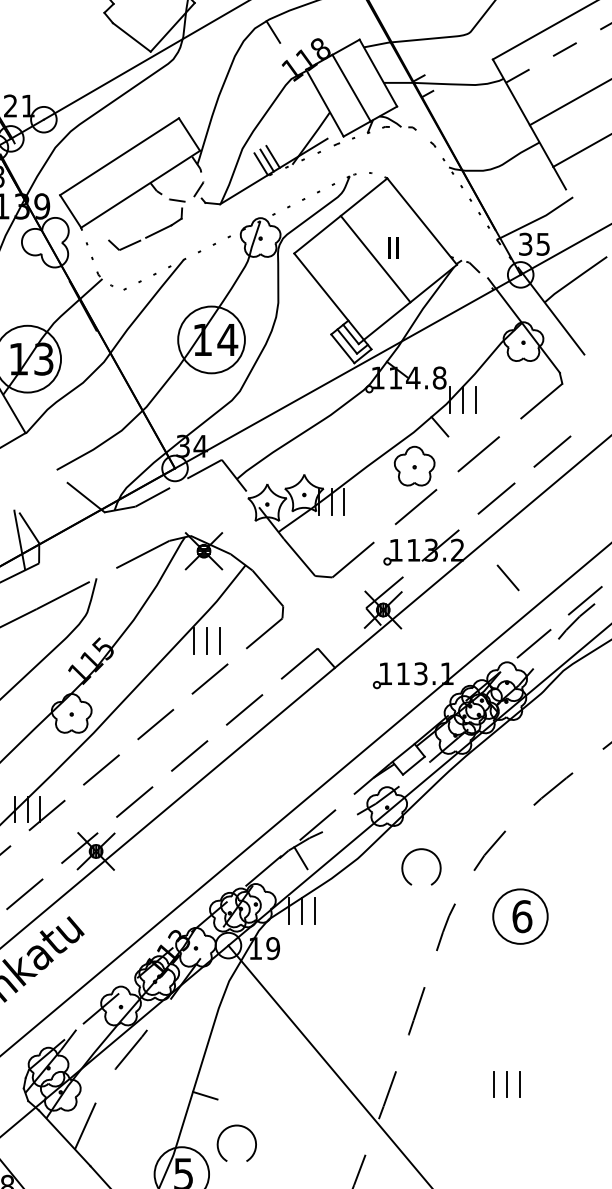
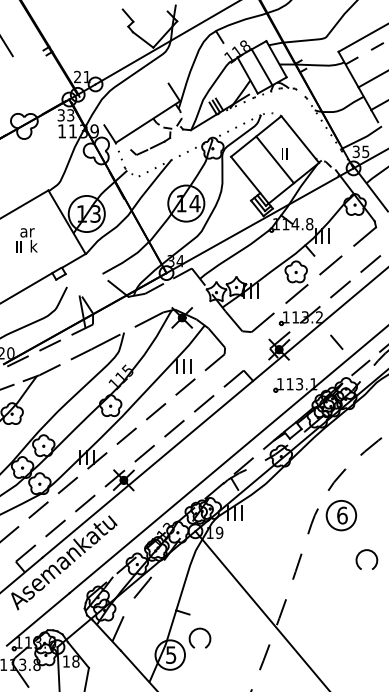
line: (119, 156) -> (136, 104), removed
line: (507, 576) -> (336, 341), moved
part: (418, 851) -> (365, 551), moved
part: (520, 916) -> (341, 515), moved
part: (505, 1082) -> (345, 605), removed

